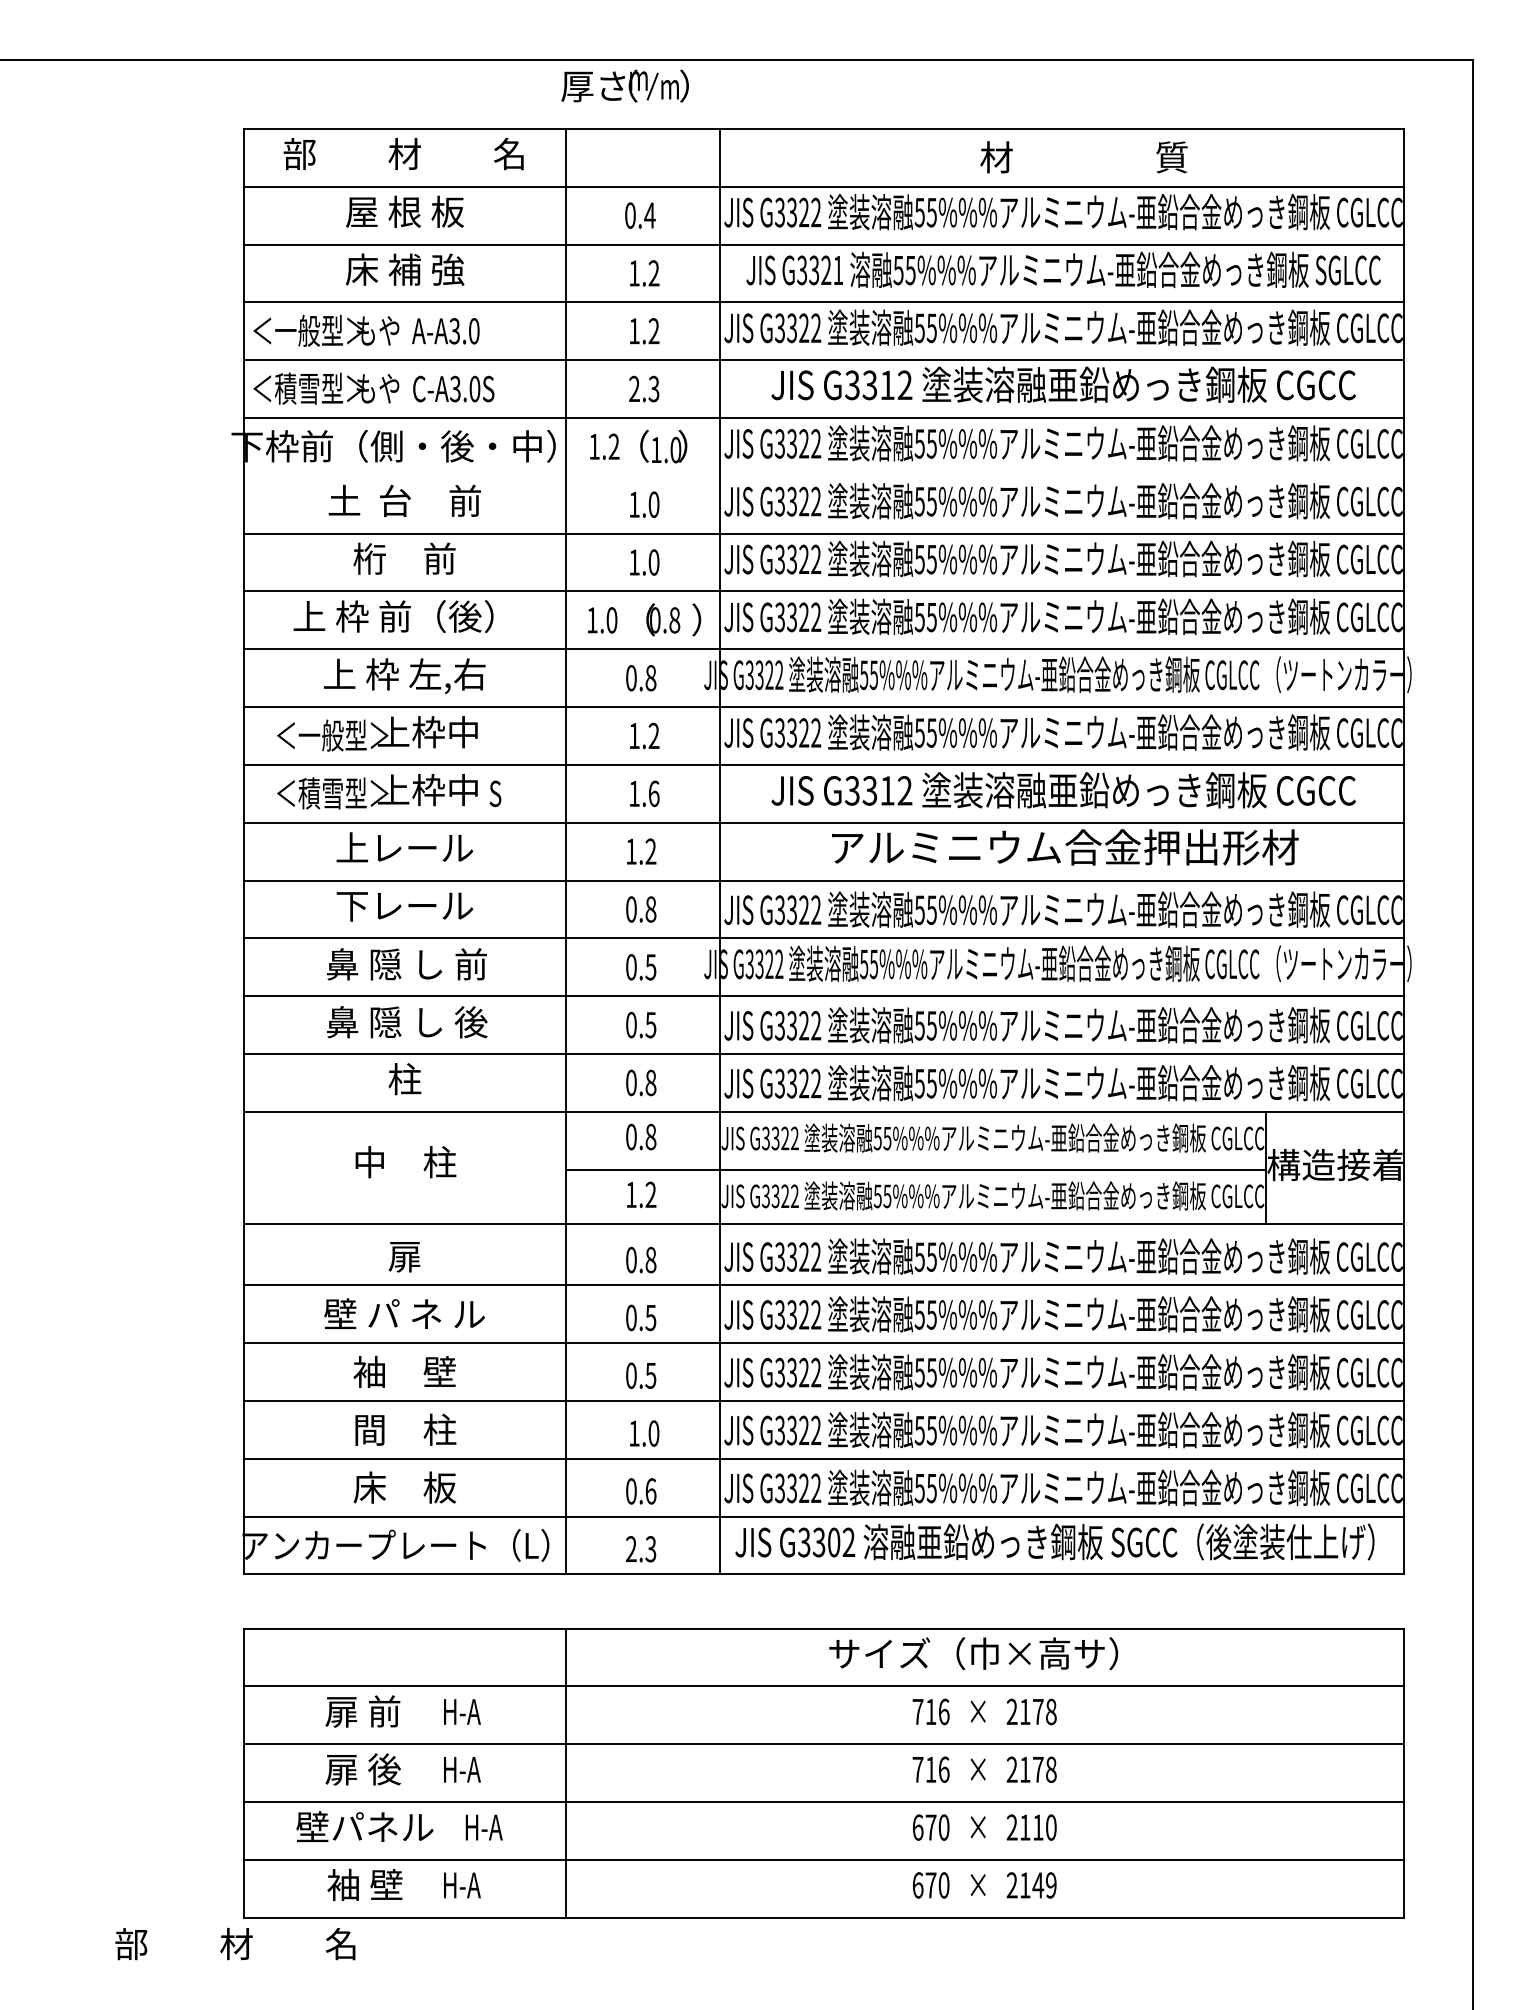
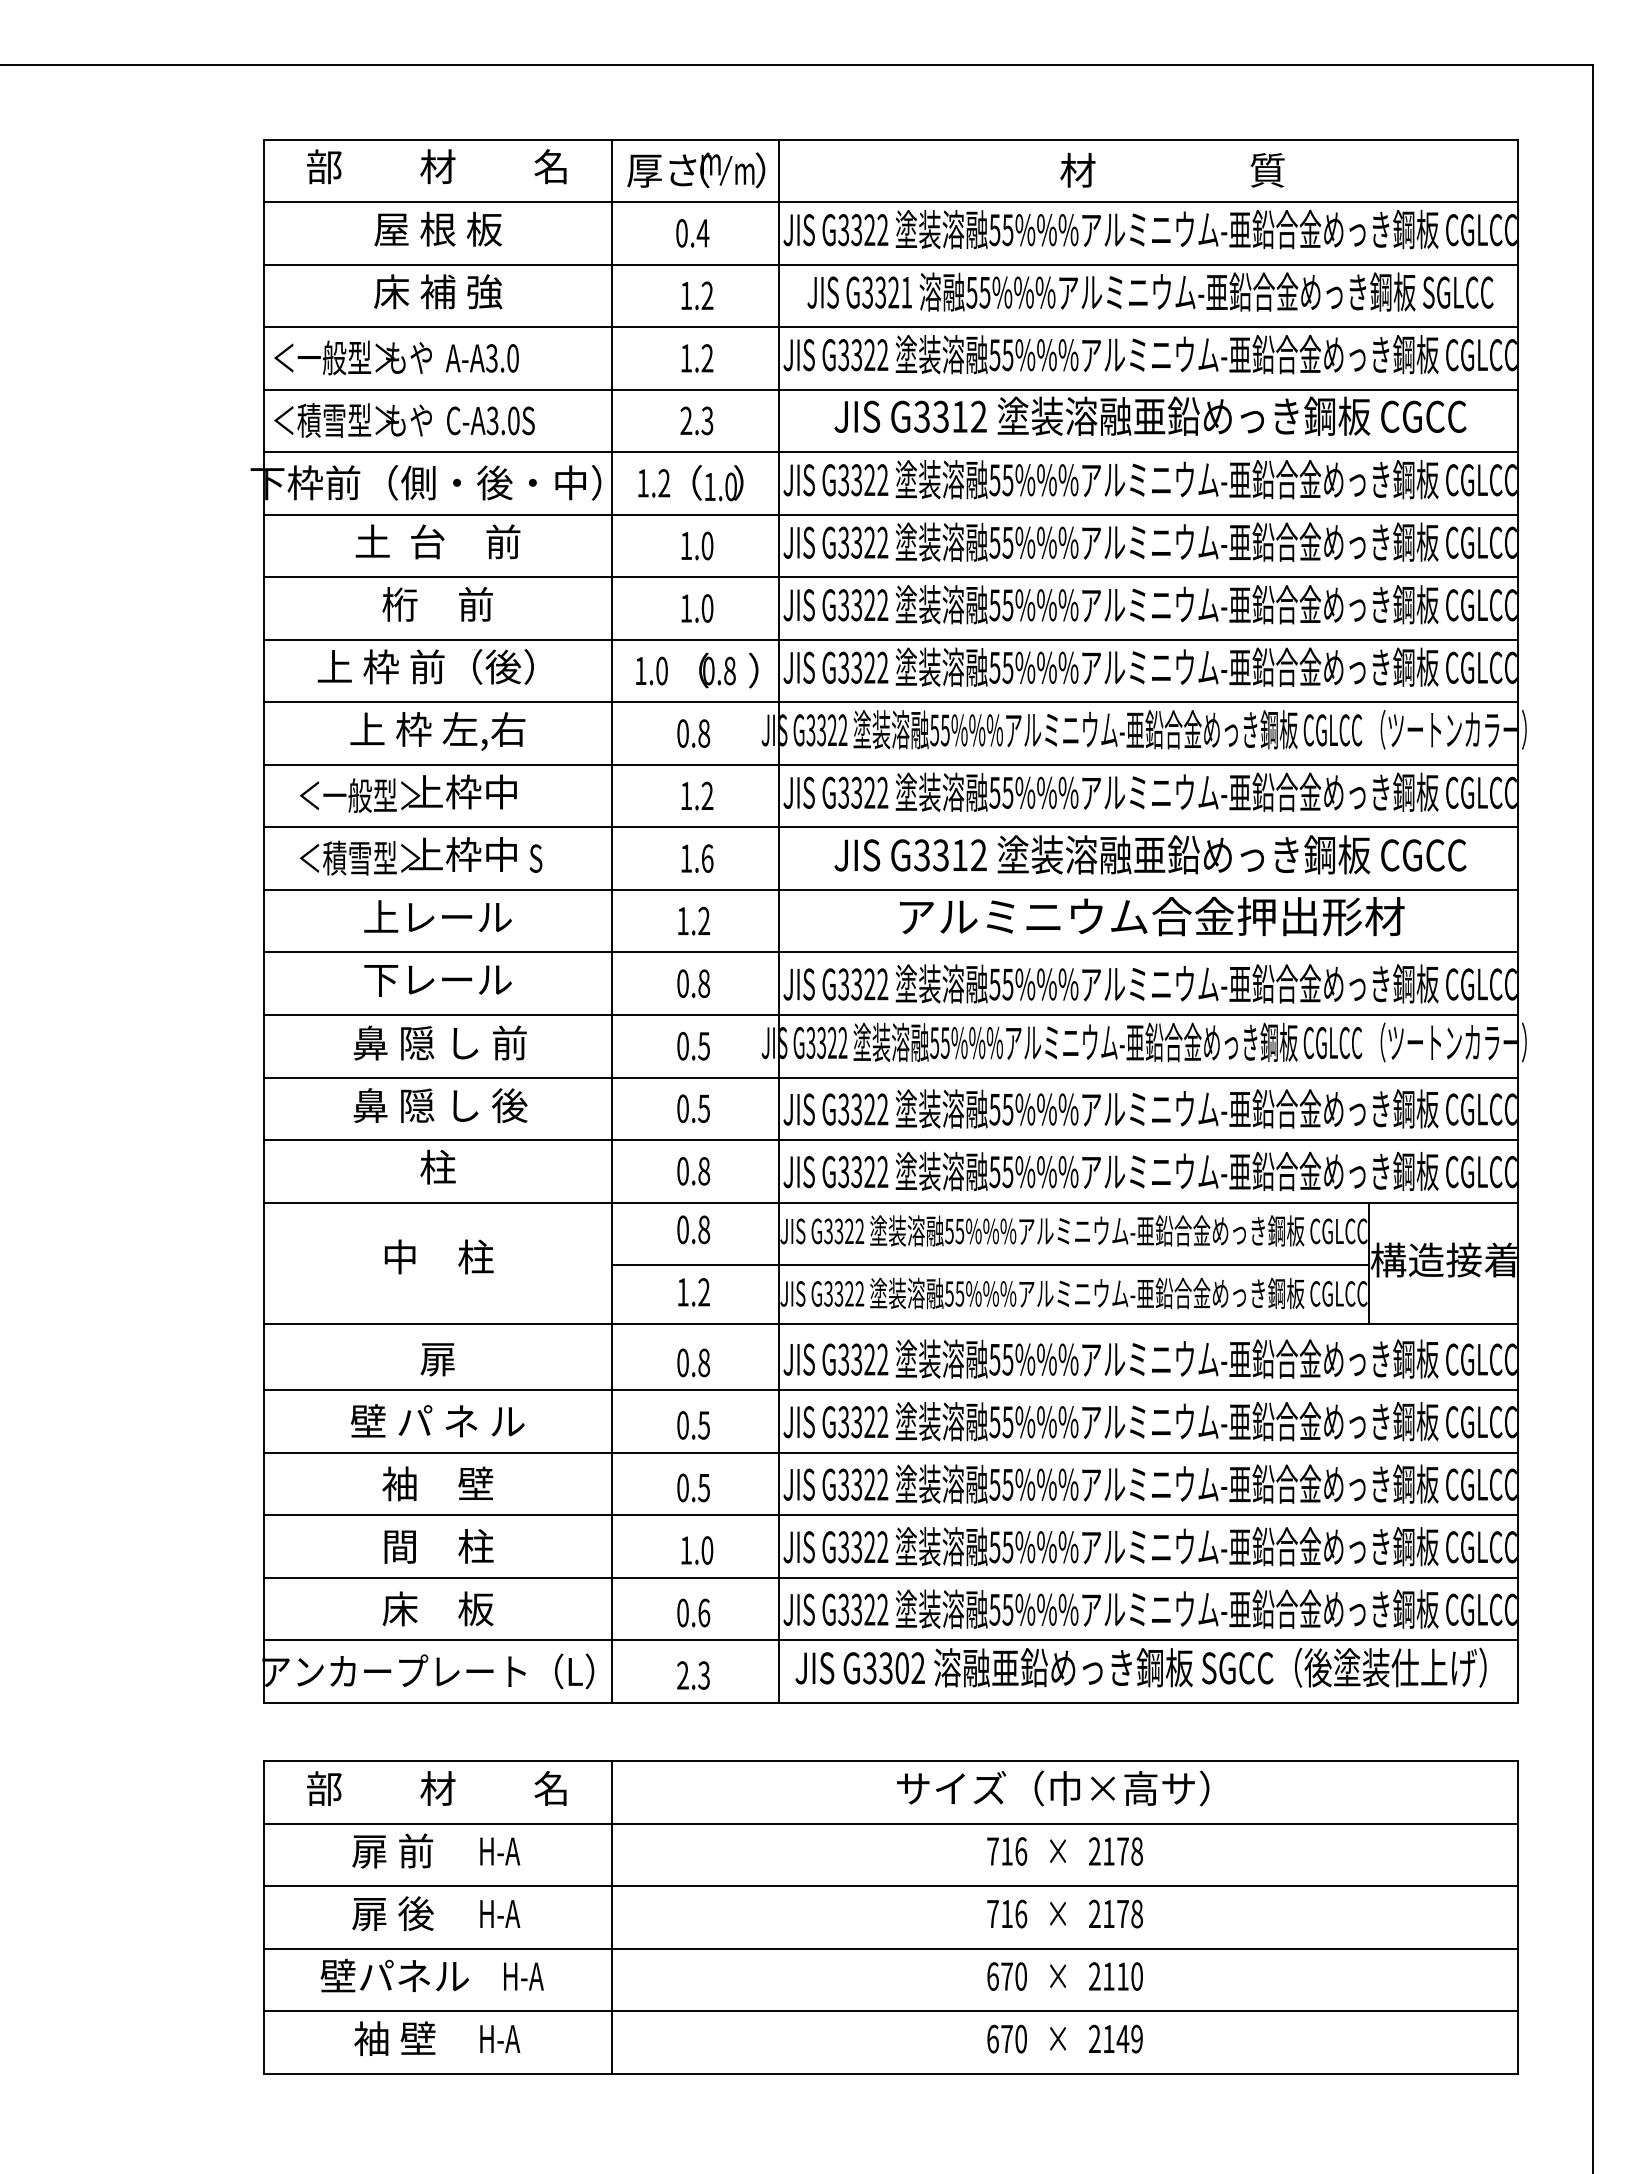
part: (625, 86) -> (696, 170), moved
line: (824, 475) -> (891, 514), added
text: (235, 1944) -> (436, 1788), moved

